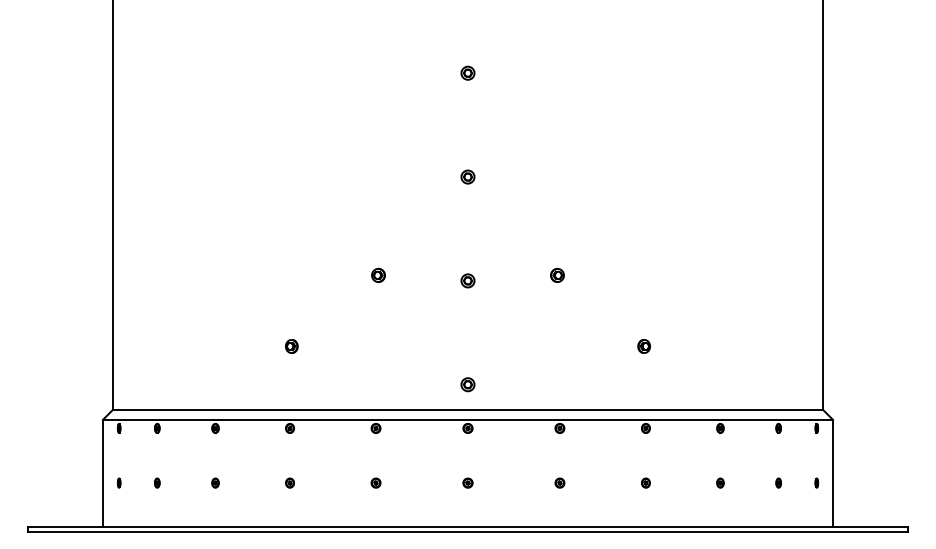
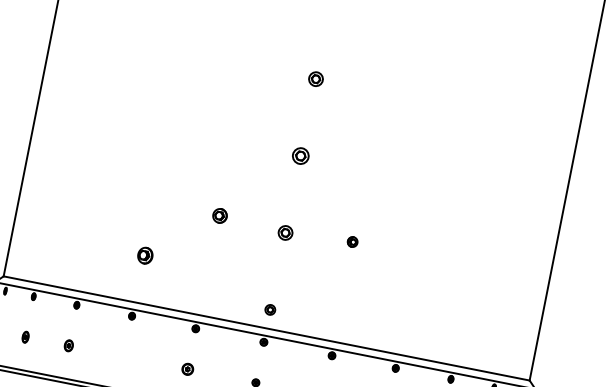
part: (467, 72) -> (315, 78), size x1.4
part: (467, 176) -> (300, 155), size x1.6
part: (378, 274) -> (220, 215), size x1.4
part: (467, 280) -> (285, 232), size x1.4
part: (291, 346) -> (145, 255), size x1.6
part: (643, 346) -> (405, 307), removed
part: (157, 482) -> (25, 336), size x1.6
part: (215, 482) -> (68, 345), size x1.6
part: (289, 482) -> (123, 356), removed
part: (375, 482) -> (187, 368), size x1.6

